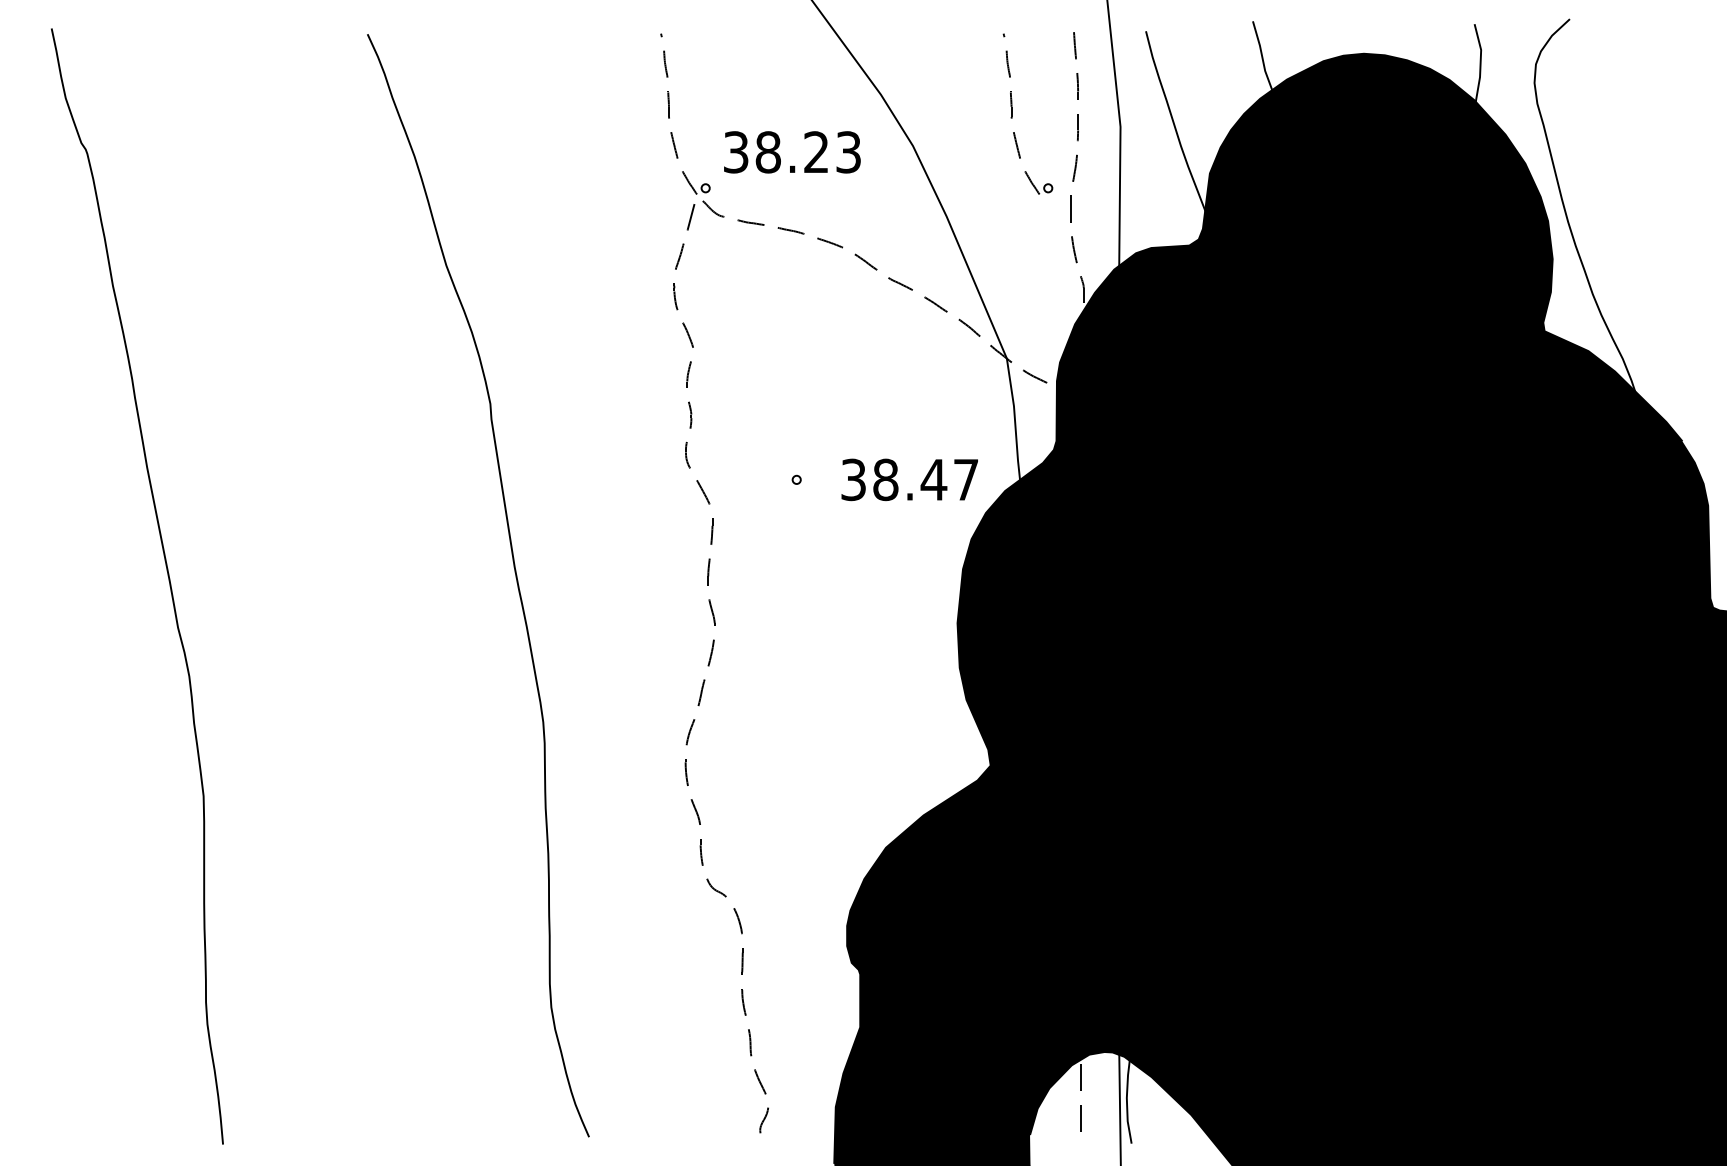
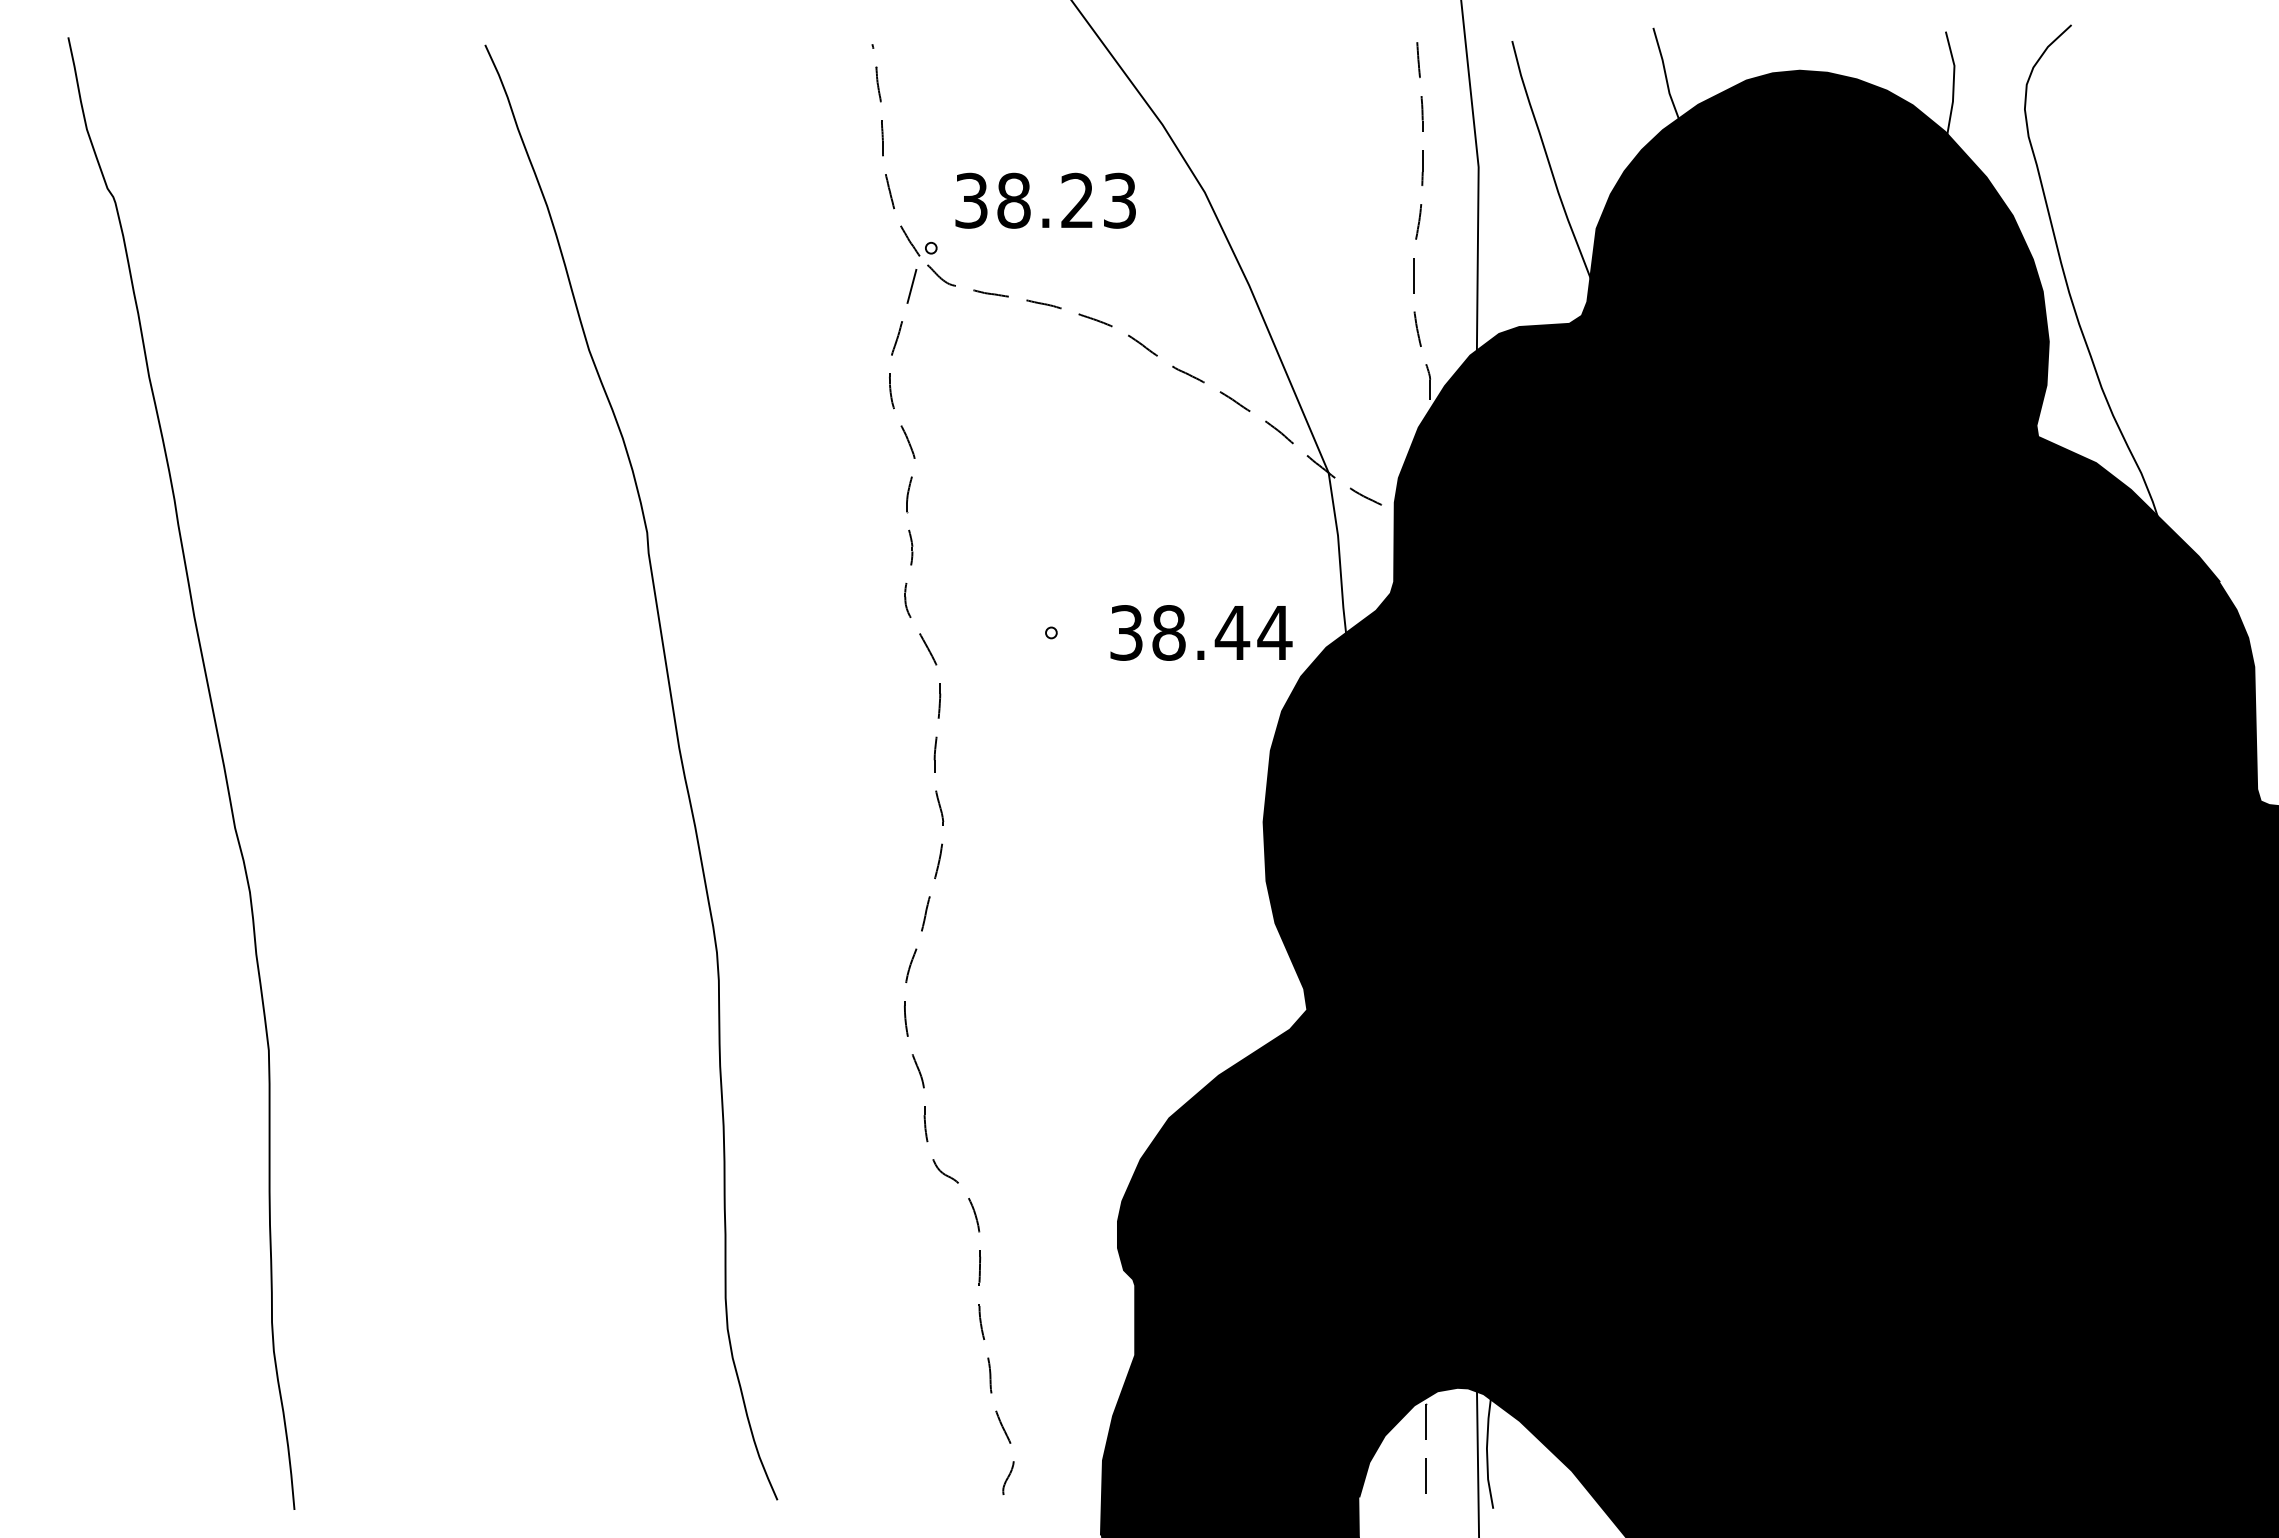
part: (1012, 114) -> (1335, 150), removed
text: (965, 479) -> (1274, 632), 38.47 -> 38.44

